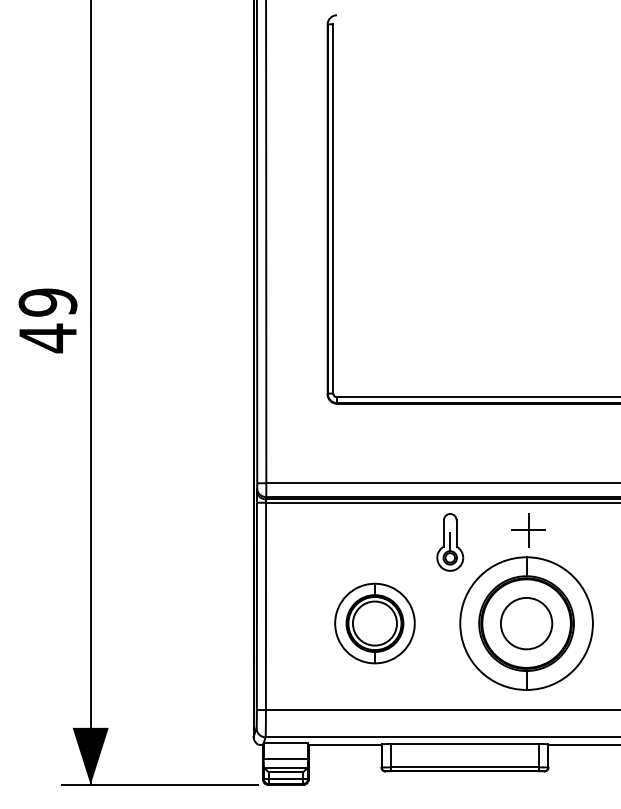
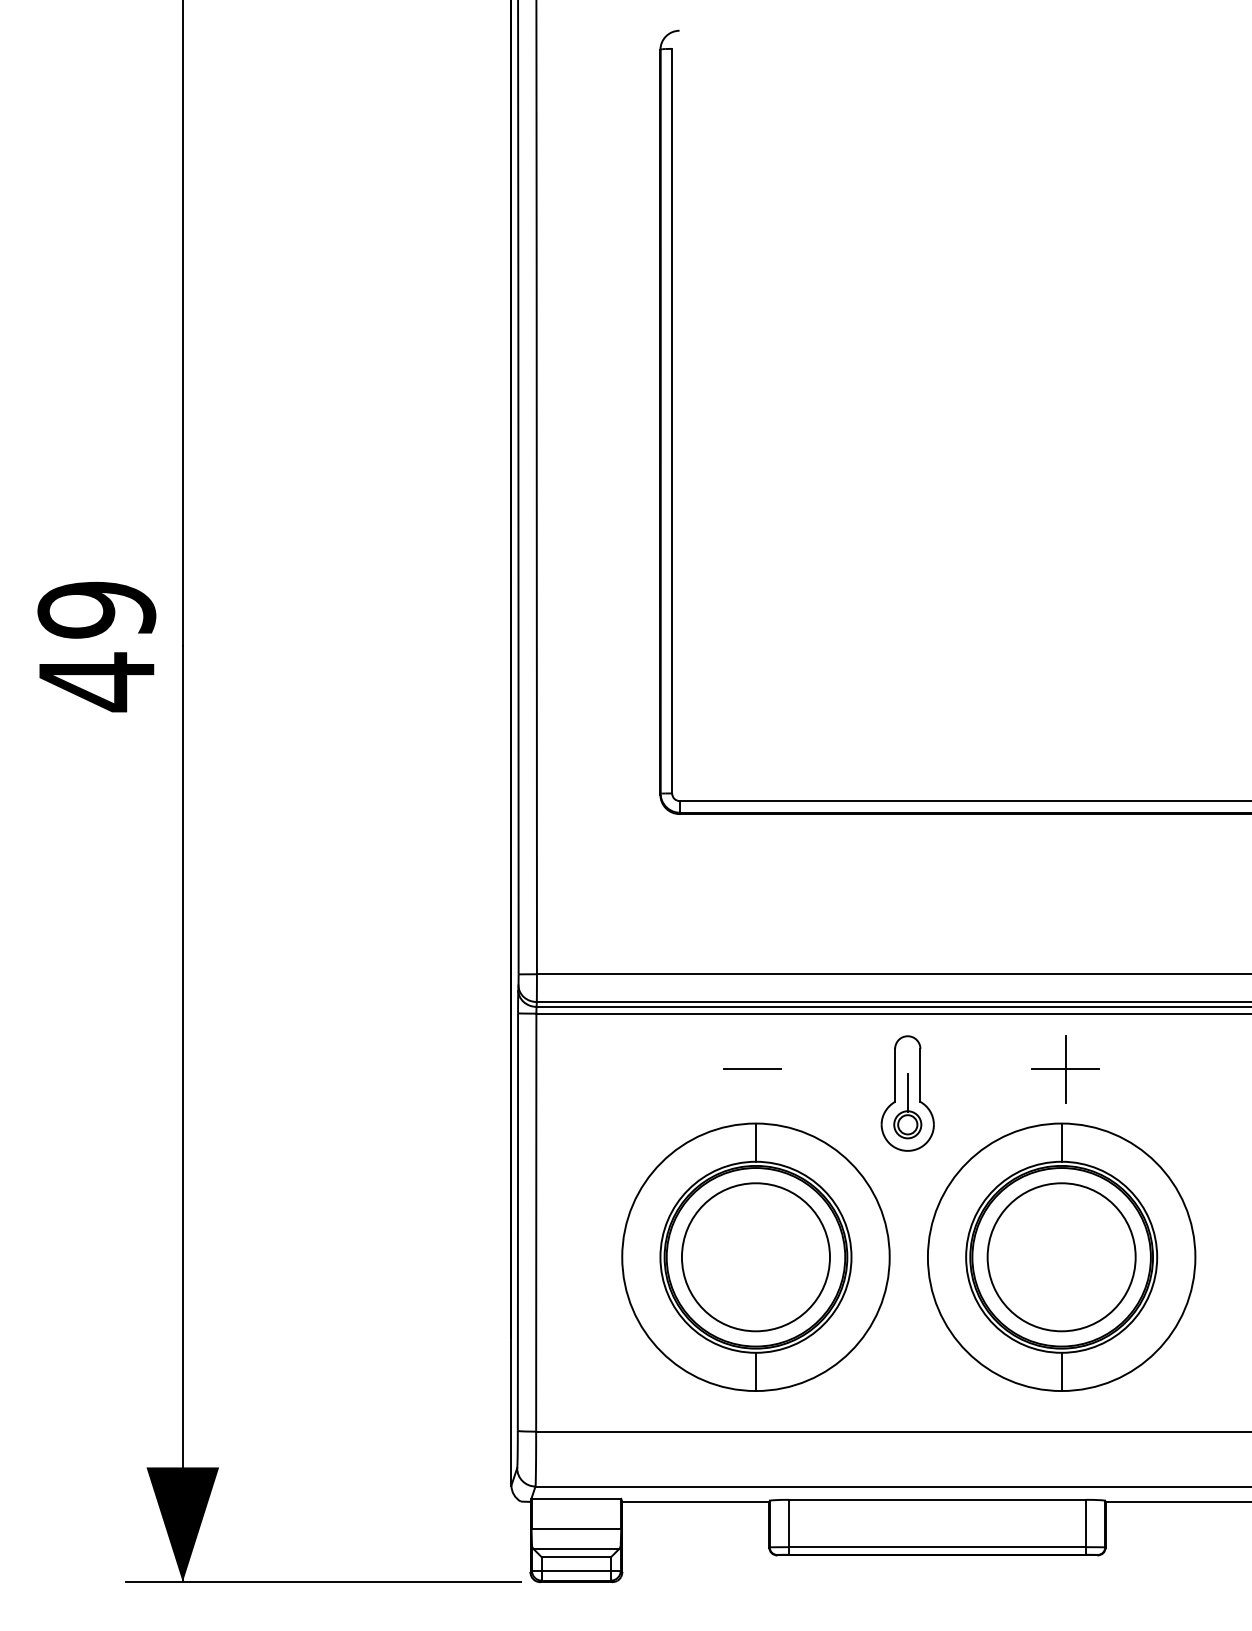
line: (372, 530) -> (750, 1069), added
part: (374, 623) -> (755, 1257), size x1.67
circle: (526, 623) -> (1061, 1257), size x1.43

